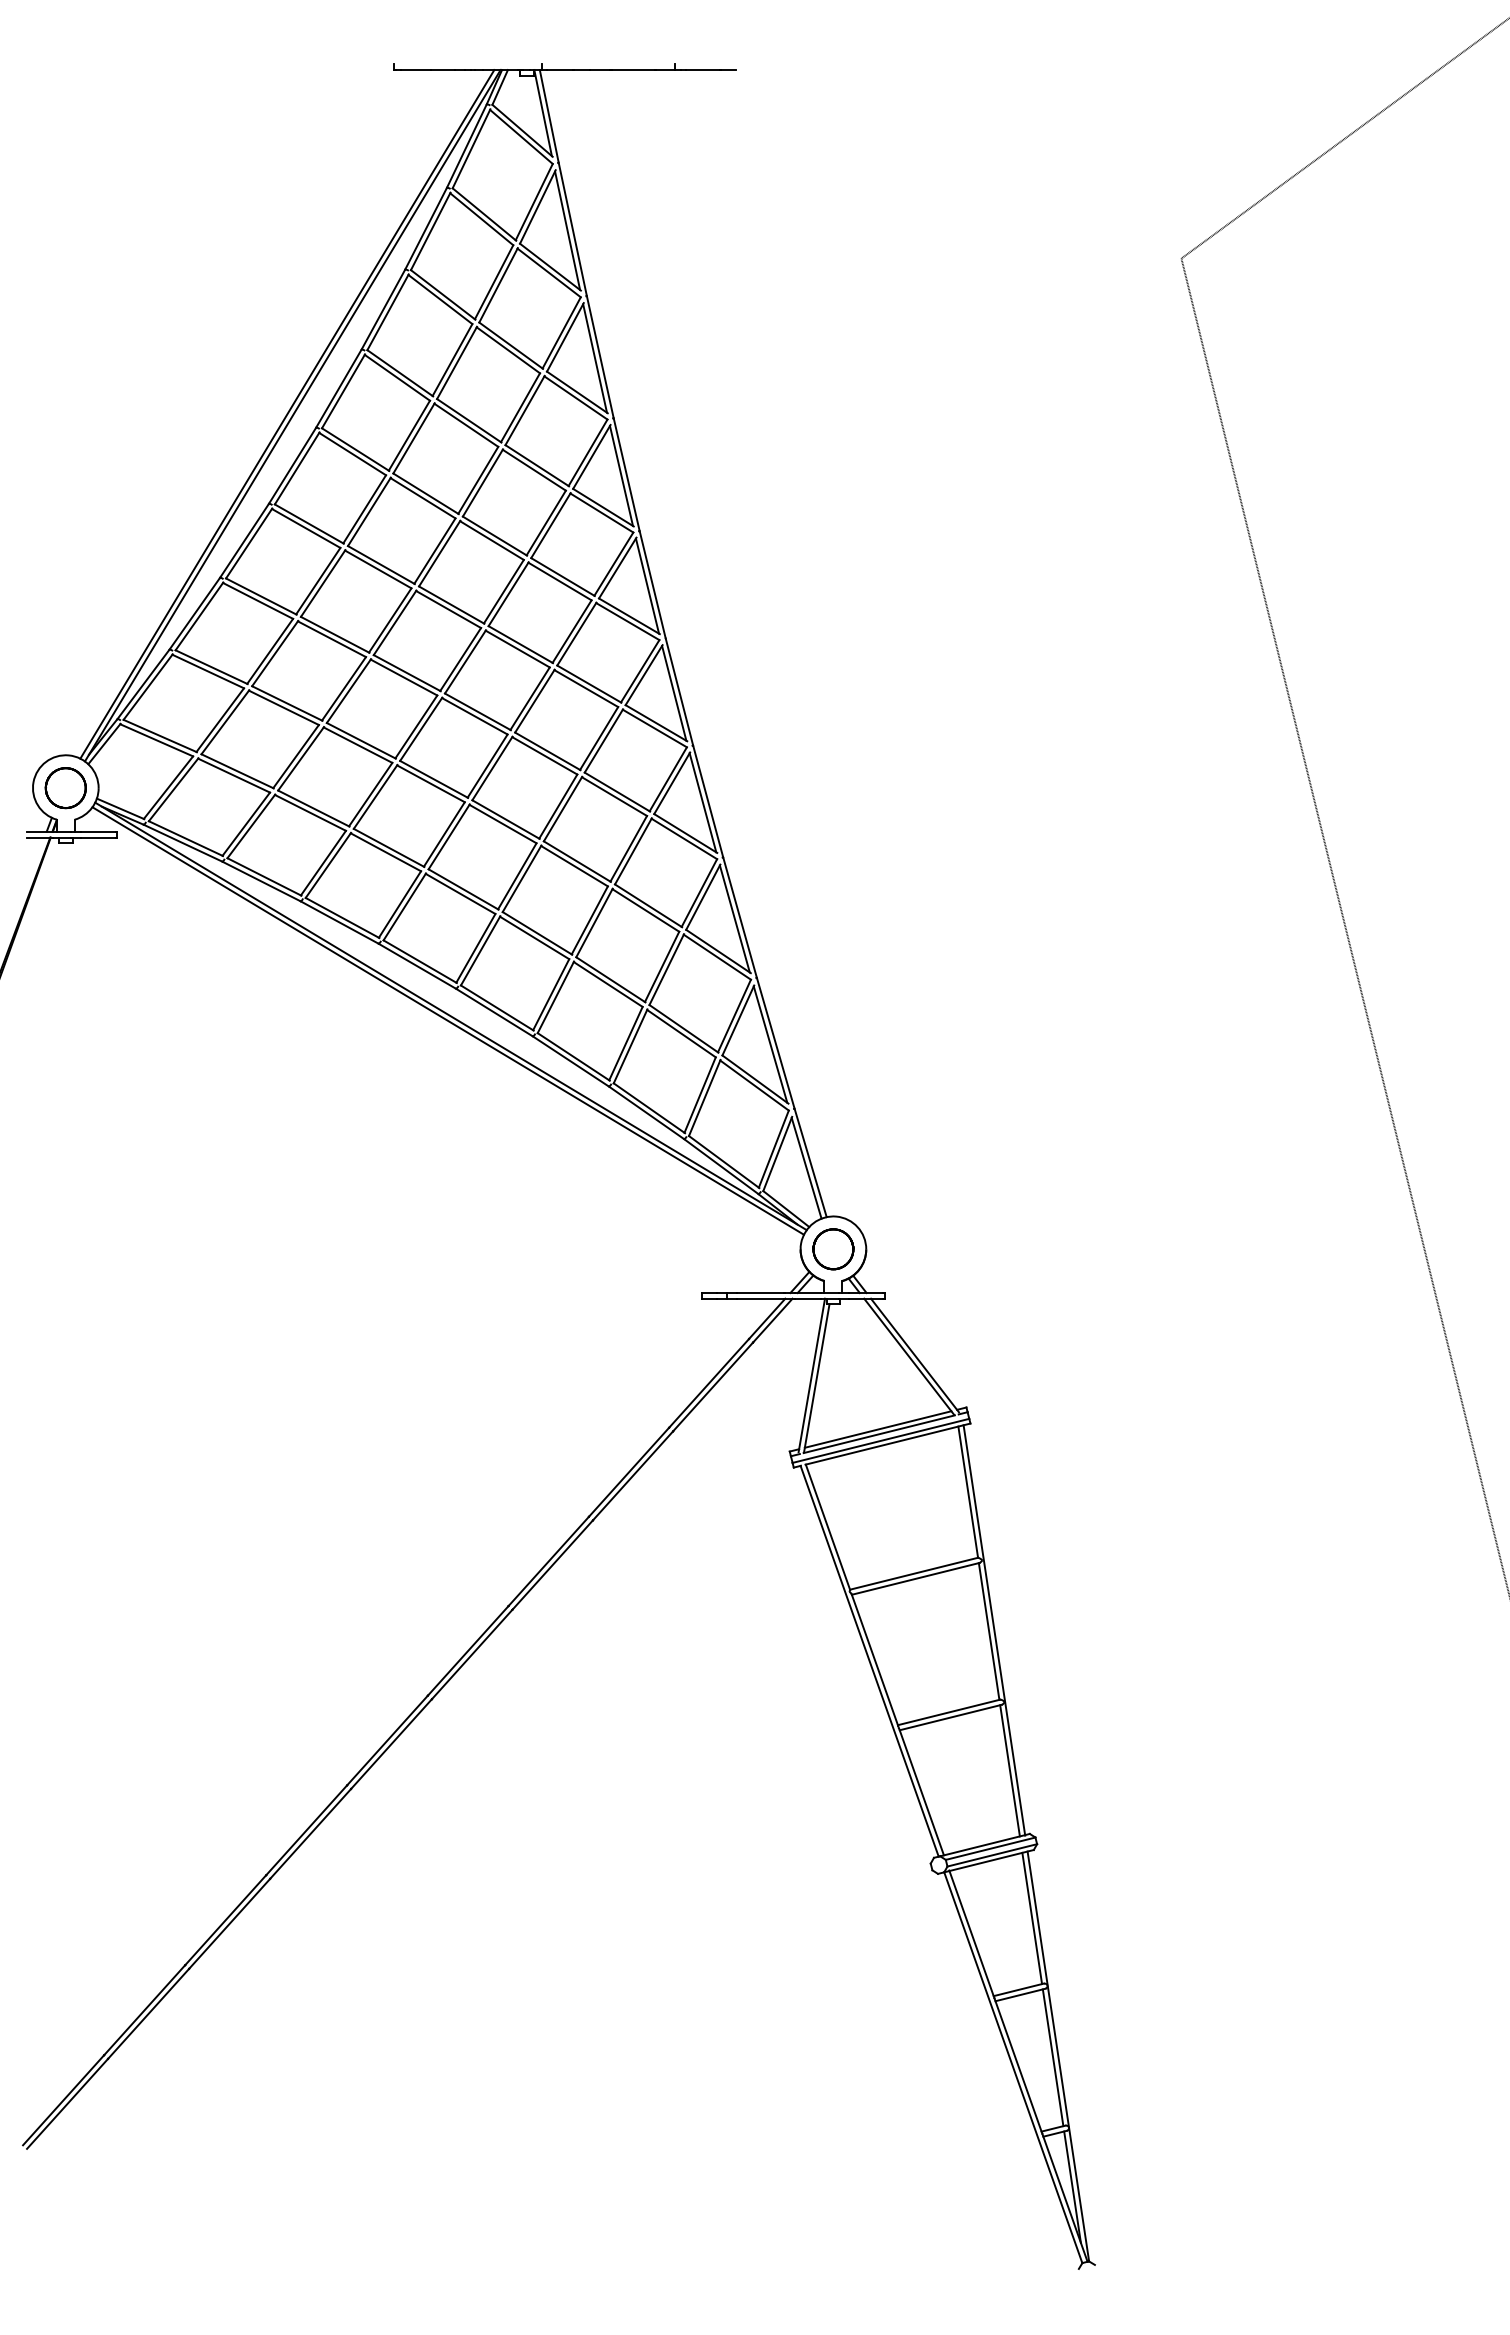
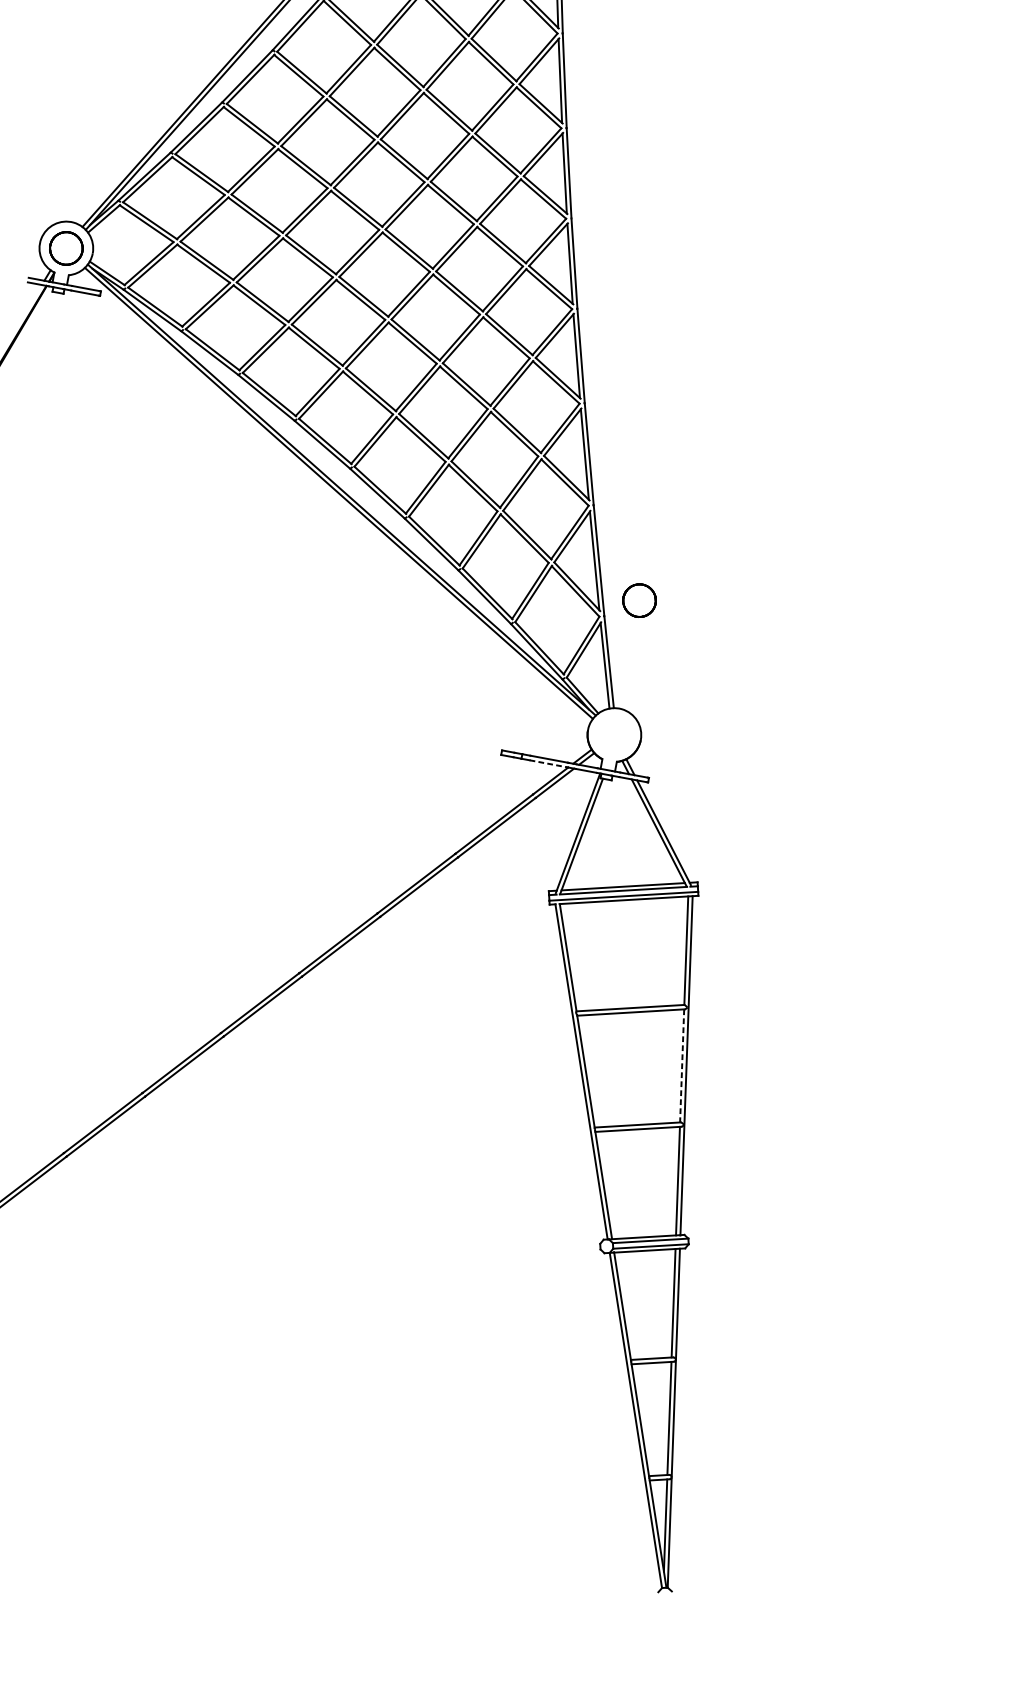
part: (833, 1249) -> (639, 600), moved
line: (760, 1298) -> (548, 763), solid -> dashed
line: (989, 1631) -> (682, 1065), solid -> dashed

